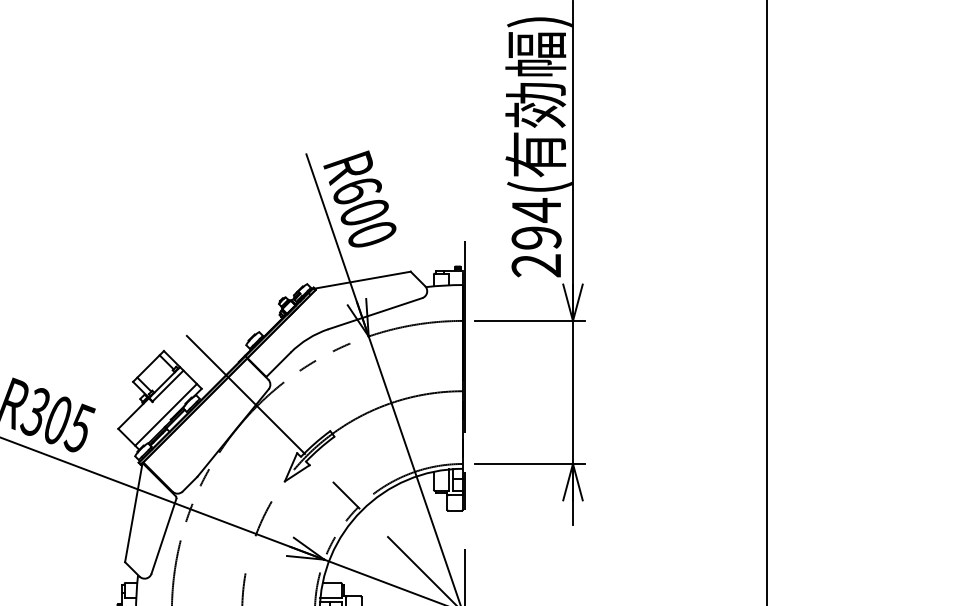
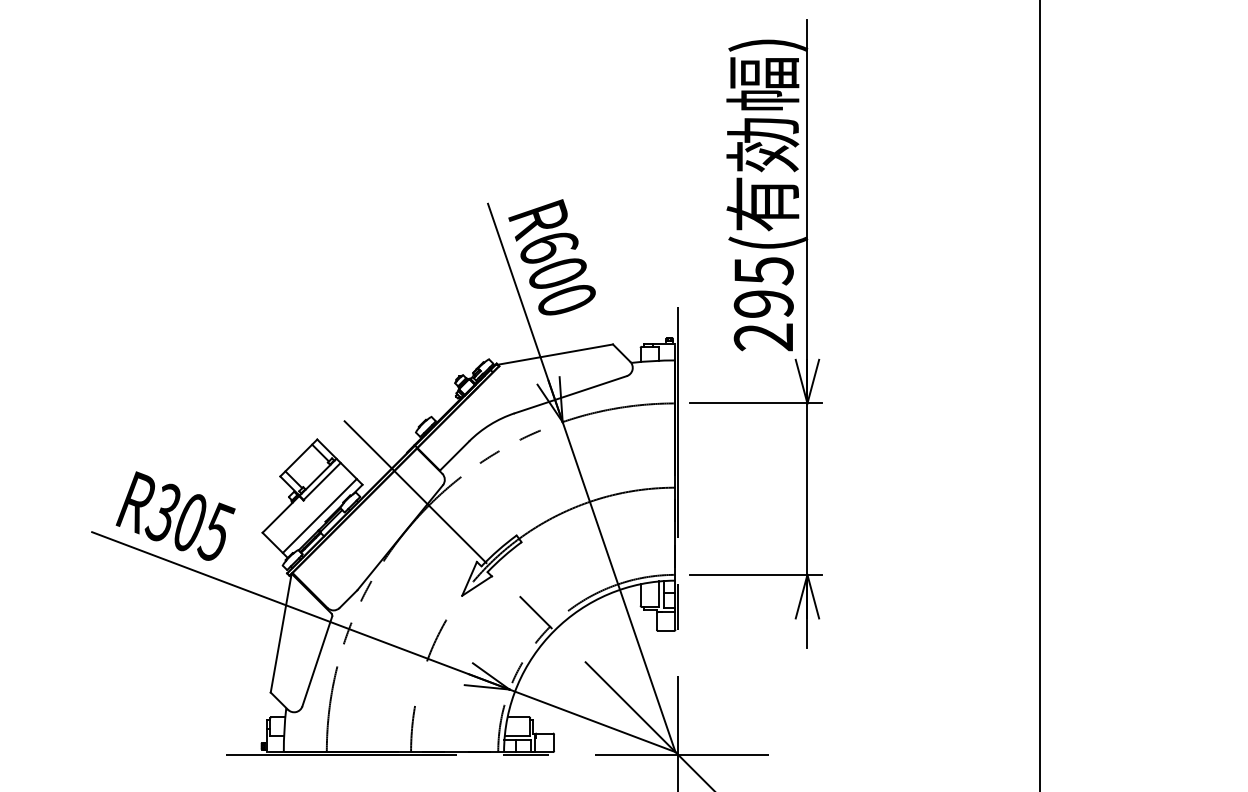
text: (536, 210) -> (763, 271), 294( -> 295(

